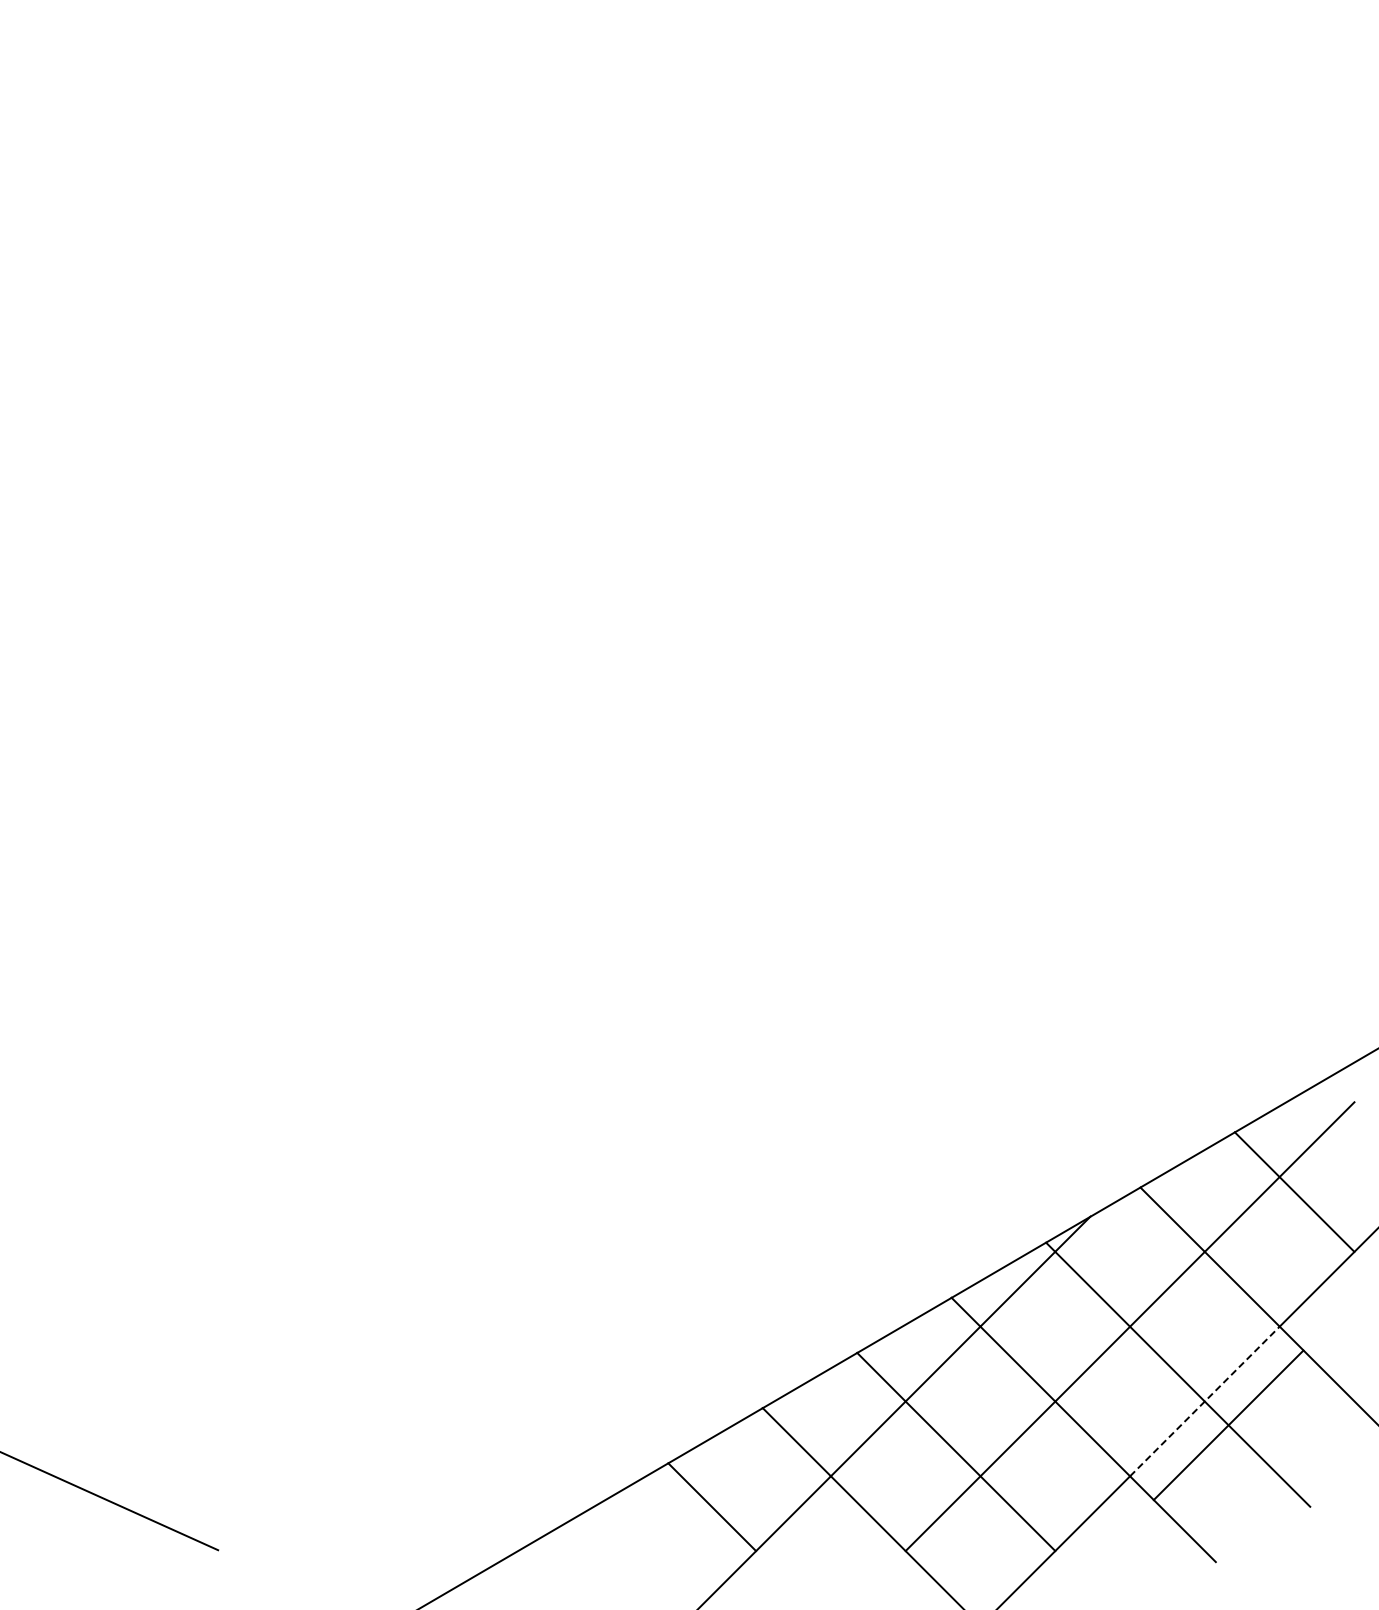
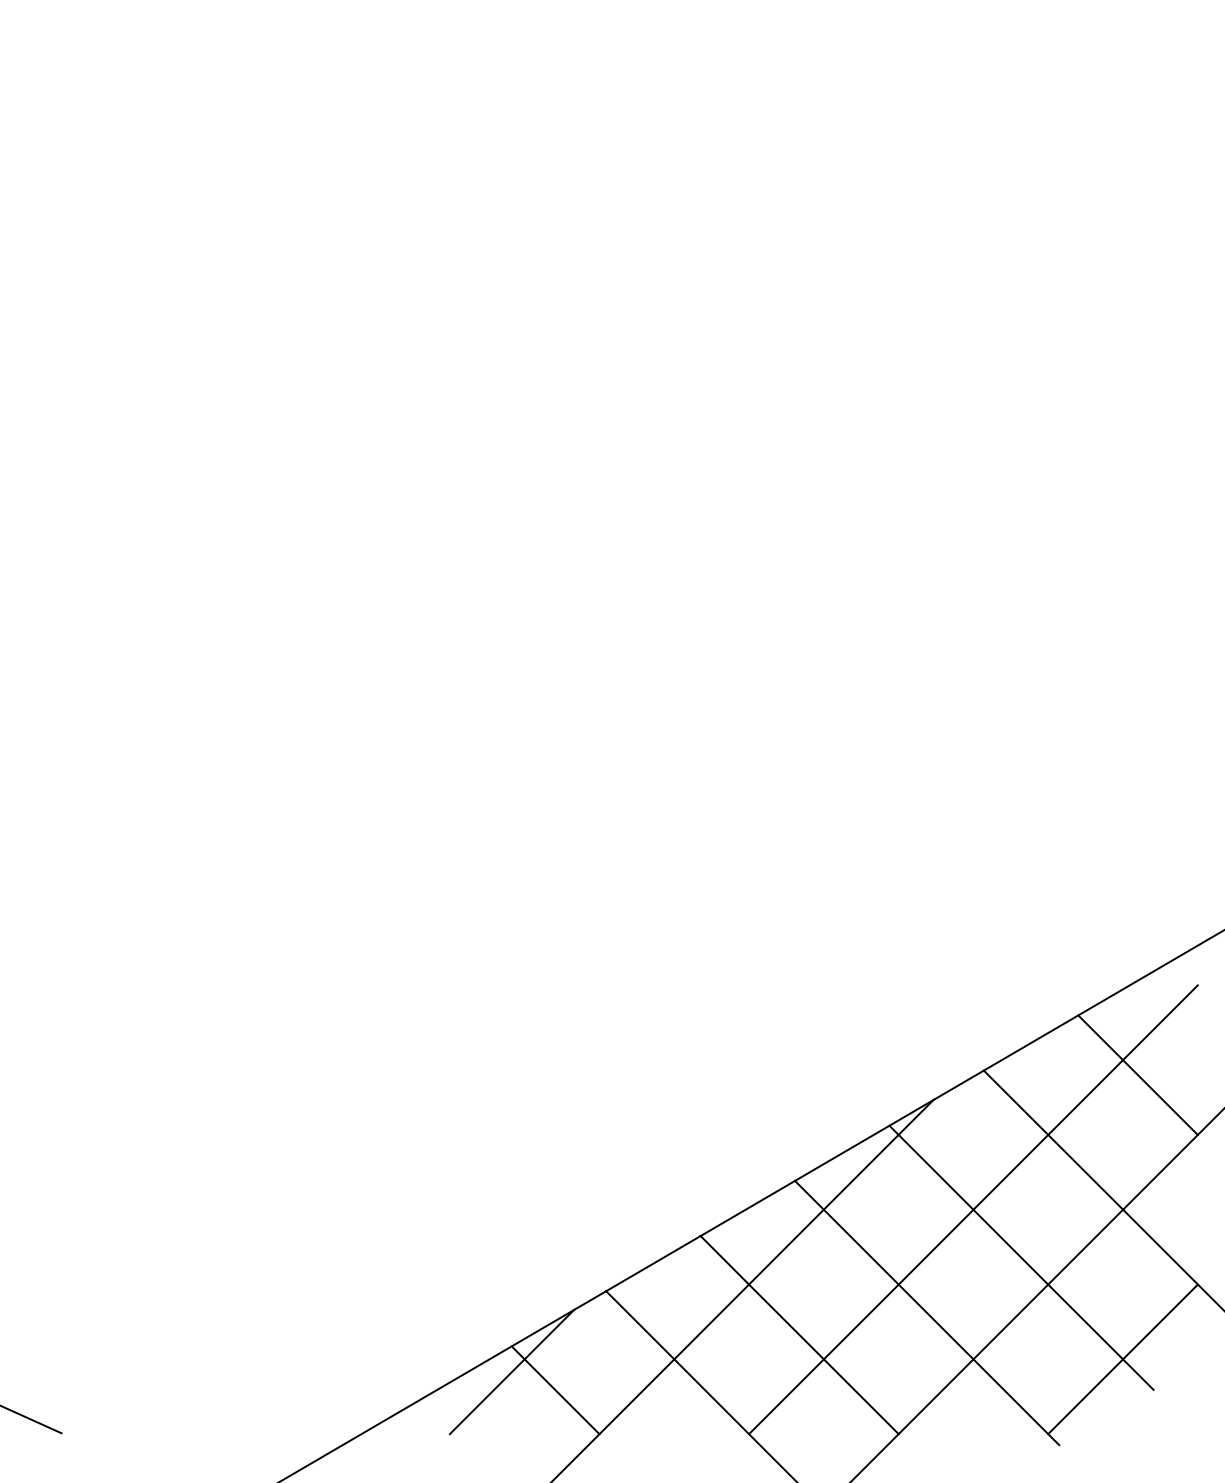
line: (1204, 1401) -> (1047, 1284), dashed -> solid
line: (1228, 1425) -> (1122, 1359), moved
line: (668, 1488) -> (511, 1371), added

